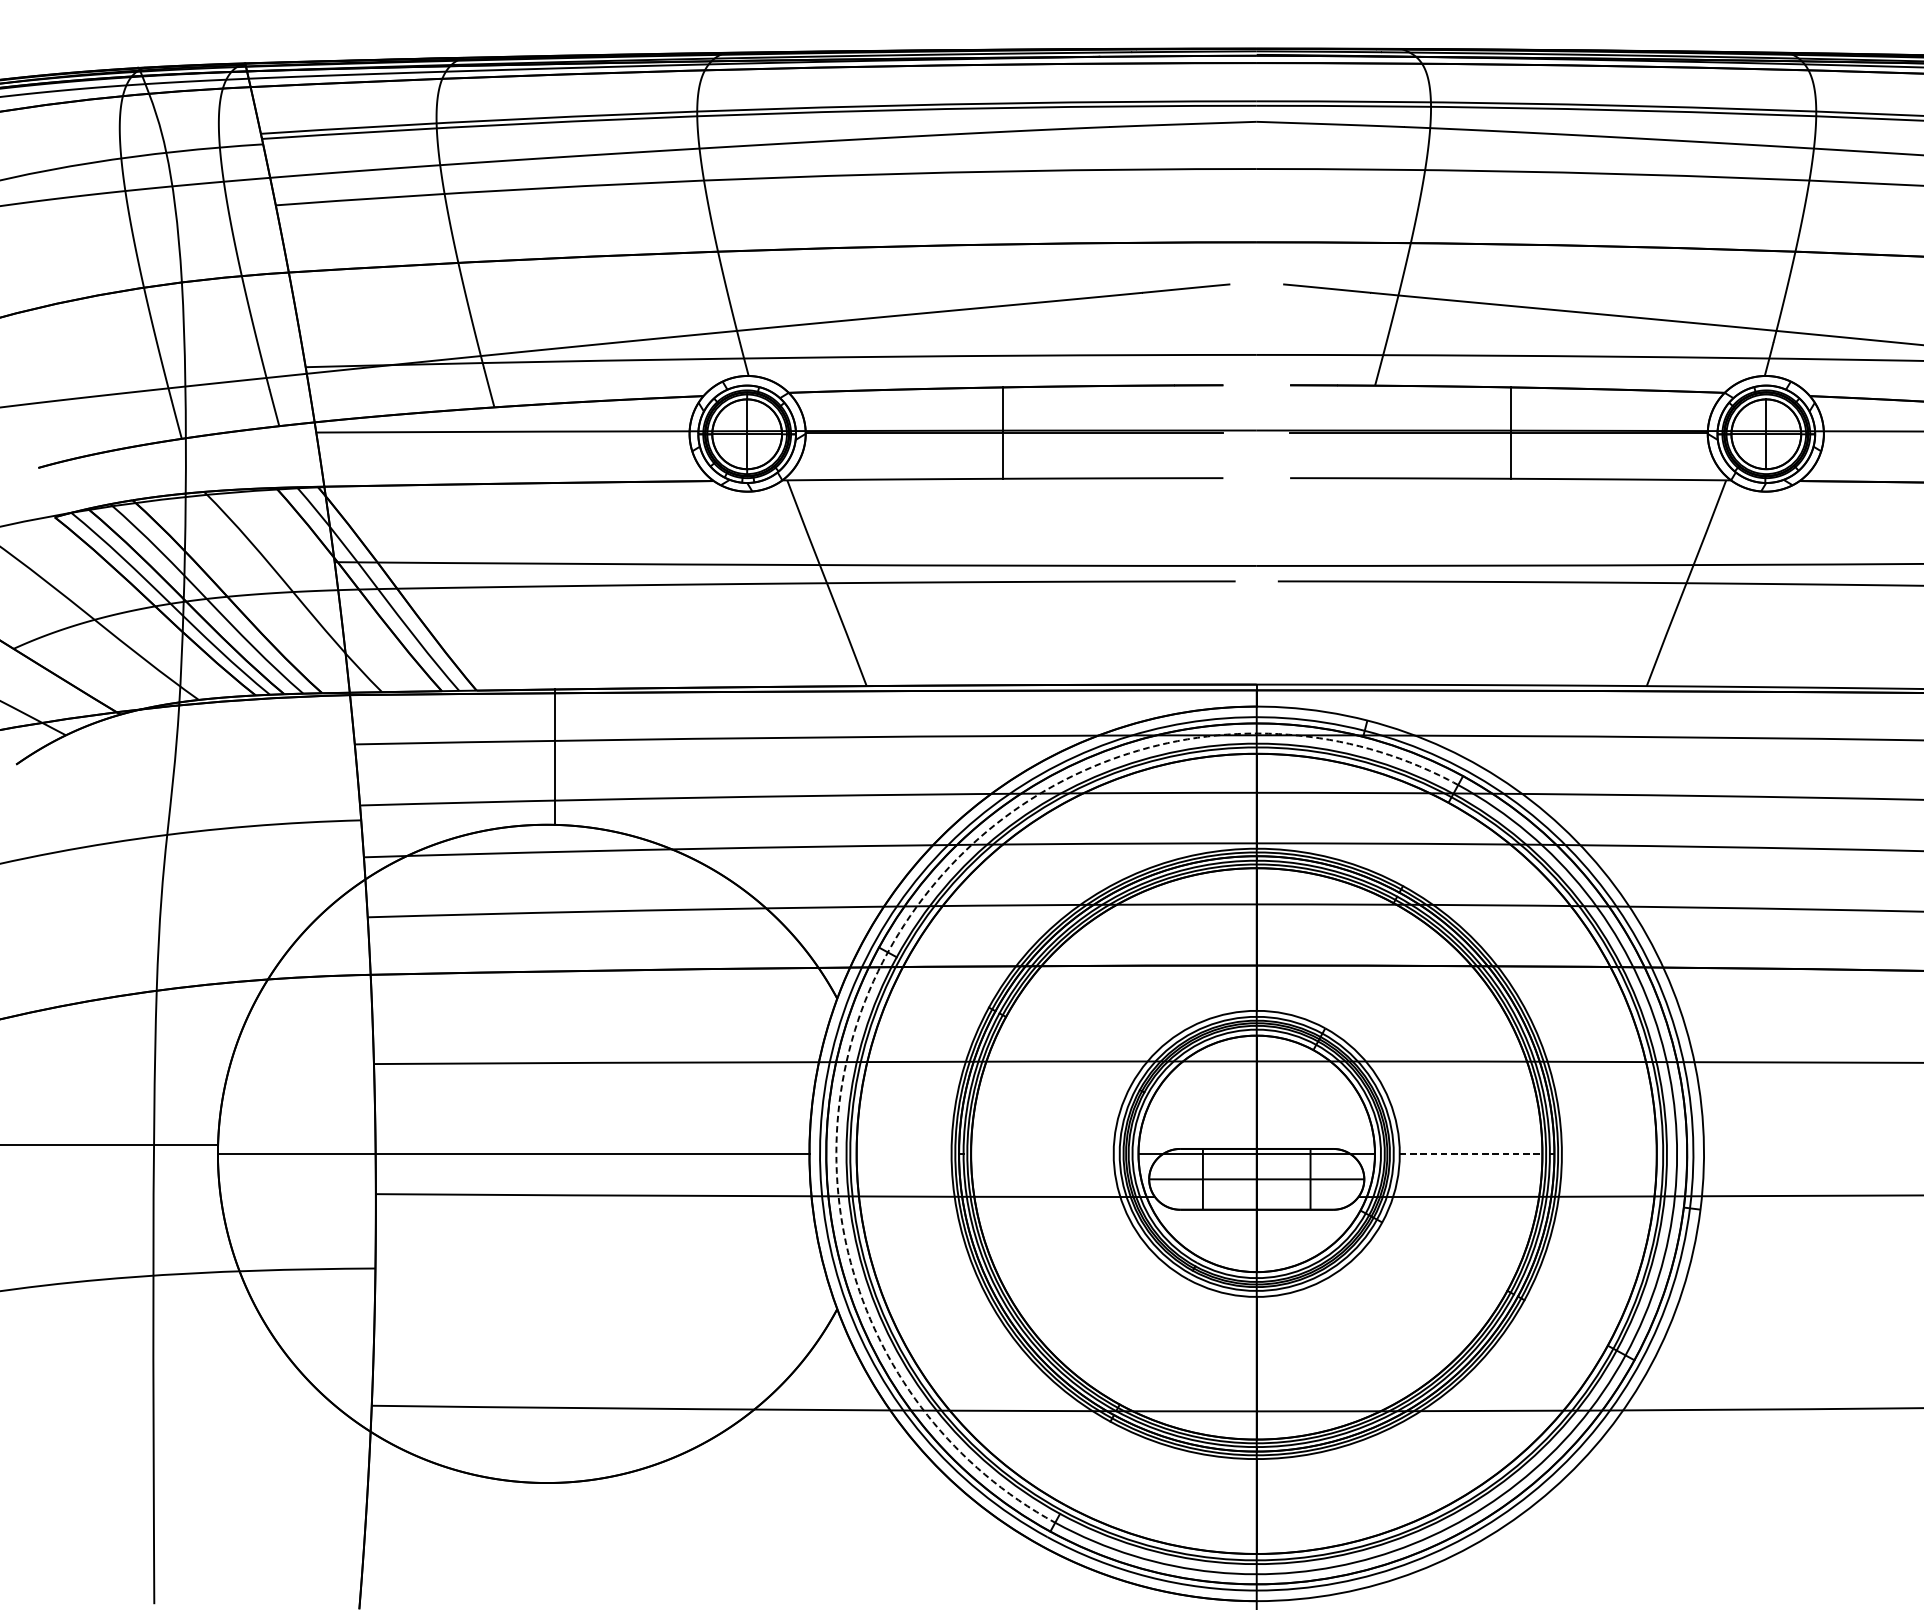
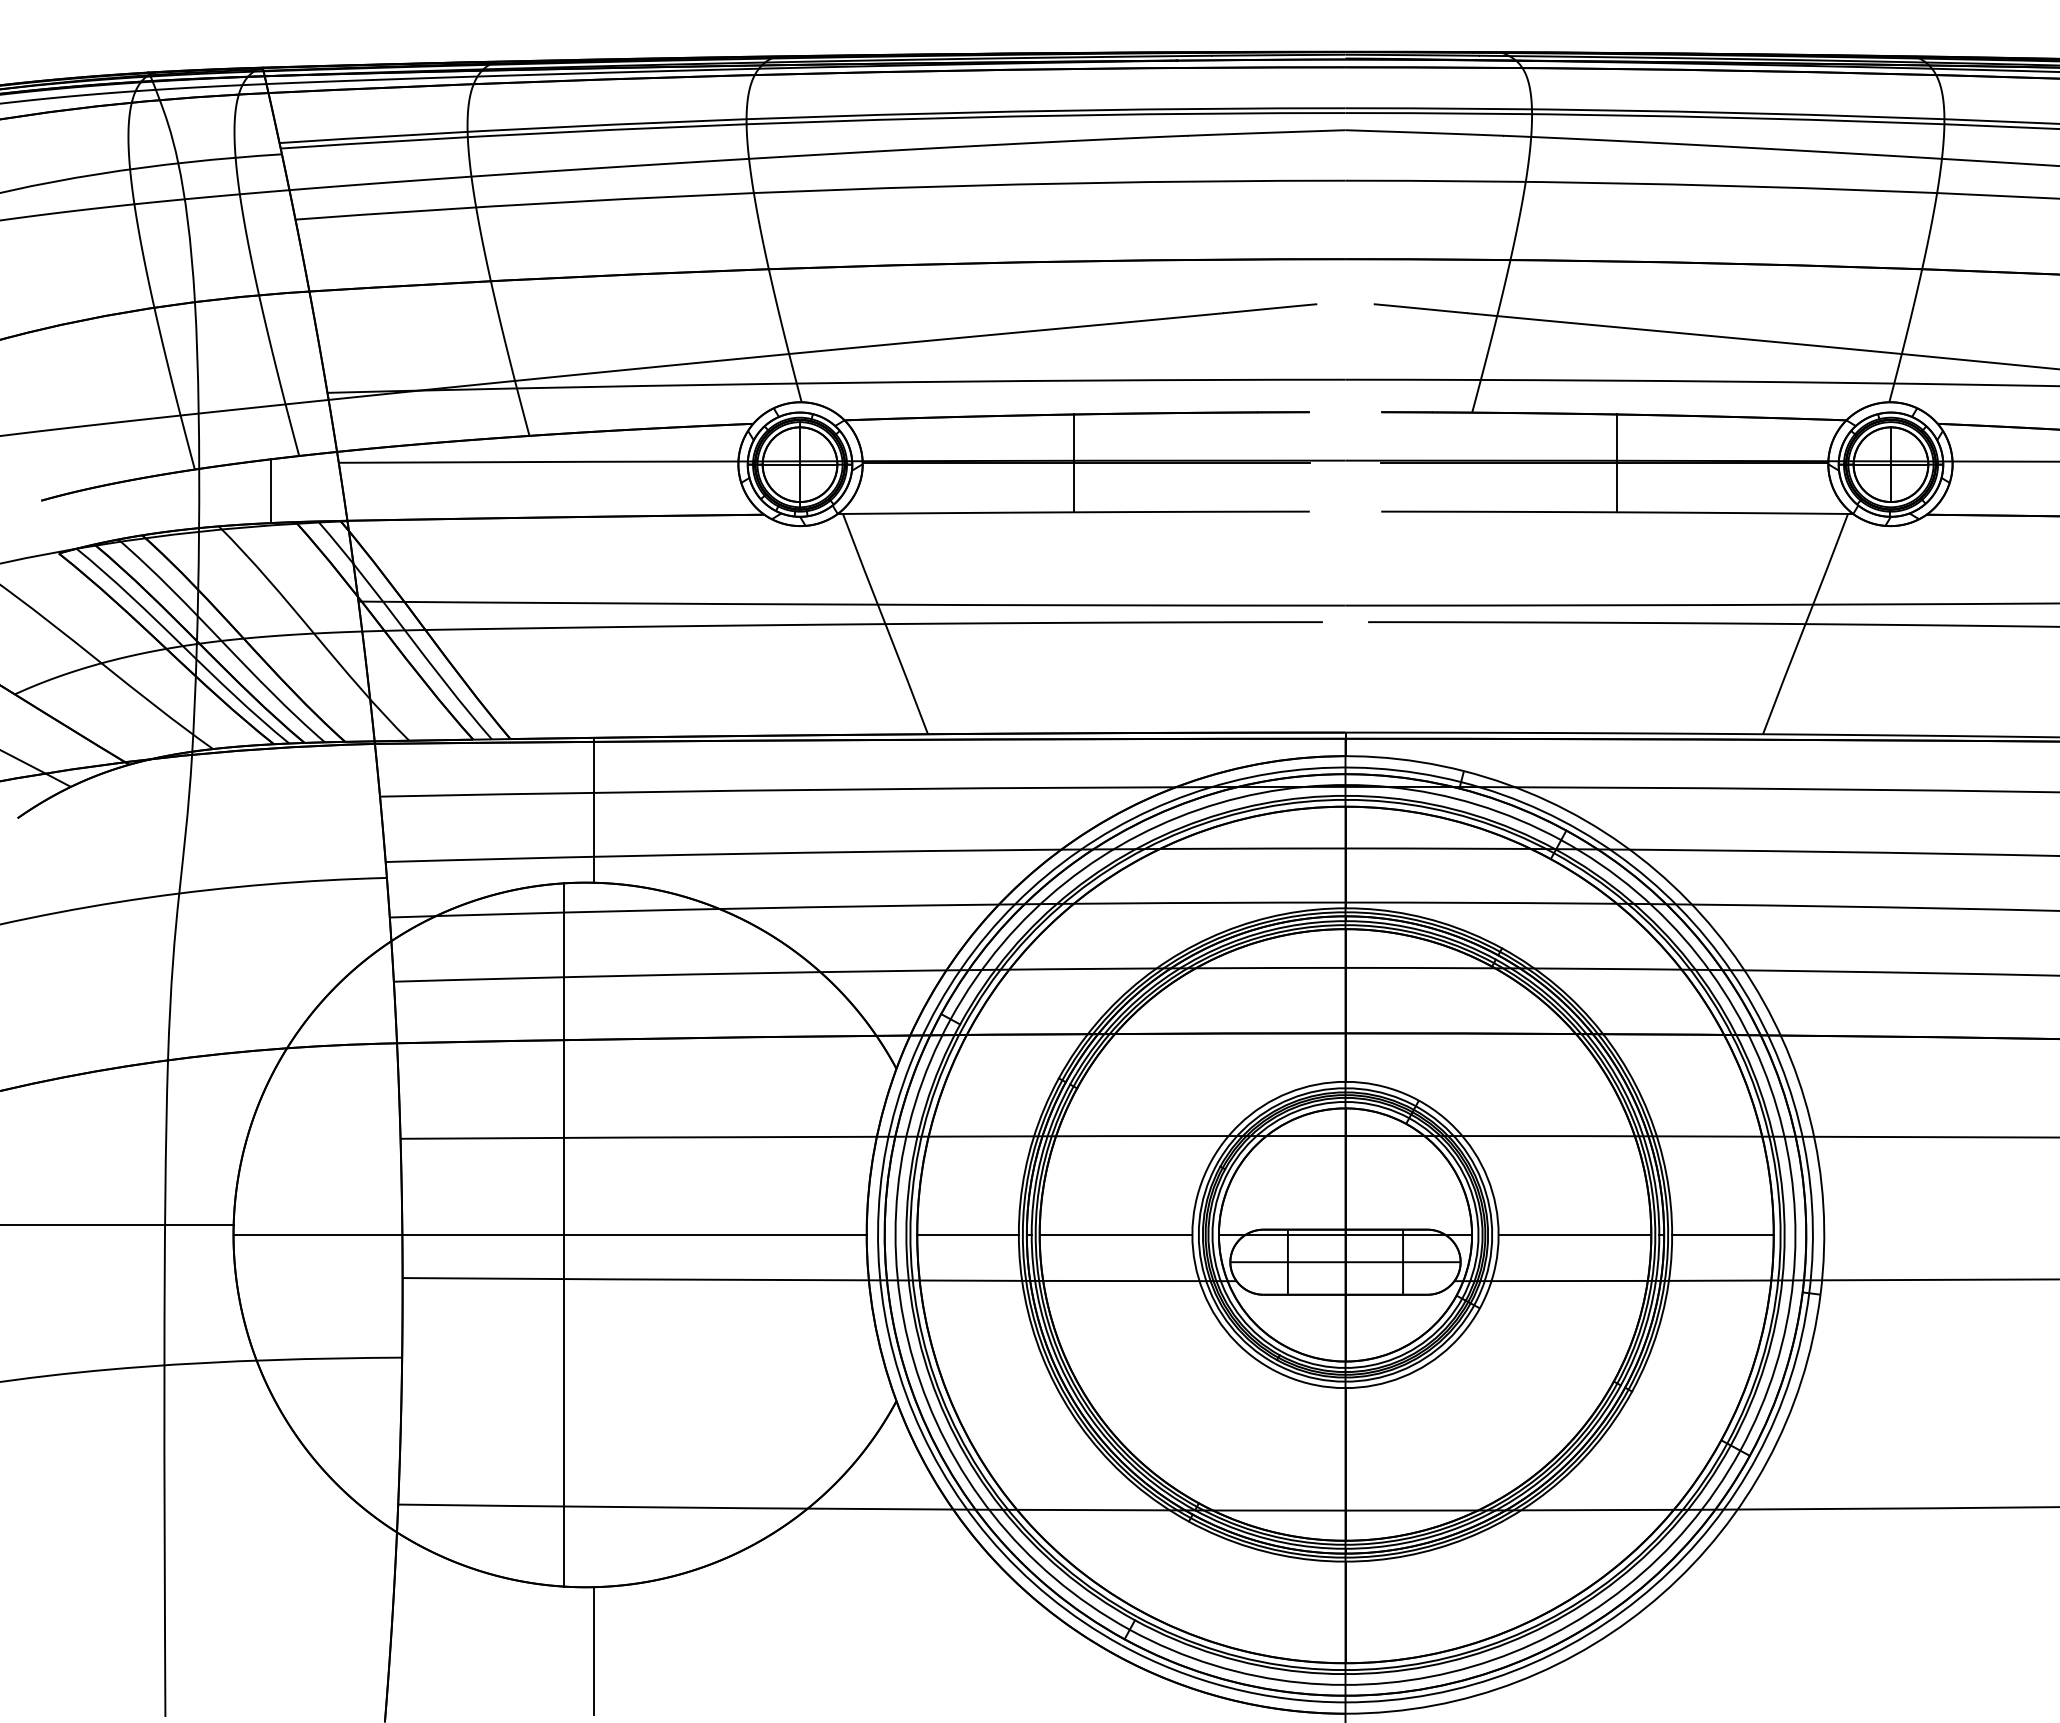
line: (252, 459) -> (270, 491), added
arc: (887, 952) -> (950, 1019), dashed -> solid
line: (526, 1153) -> (563, 1234), added
line: (903, 1153) -> (967, 1234), added
line: (1041, 1153) -> (1115, 1234), added
line: (1471, 1153) -> (1575, 1234), dashed -> solid
line: (1608, 1153) -> (1722, 1234), added
line: (554, 1543) -> (593, 1651), added

